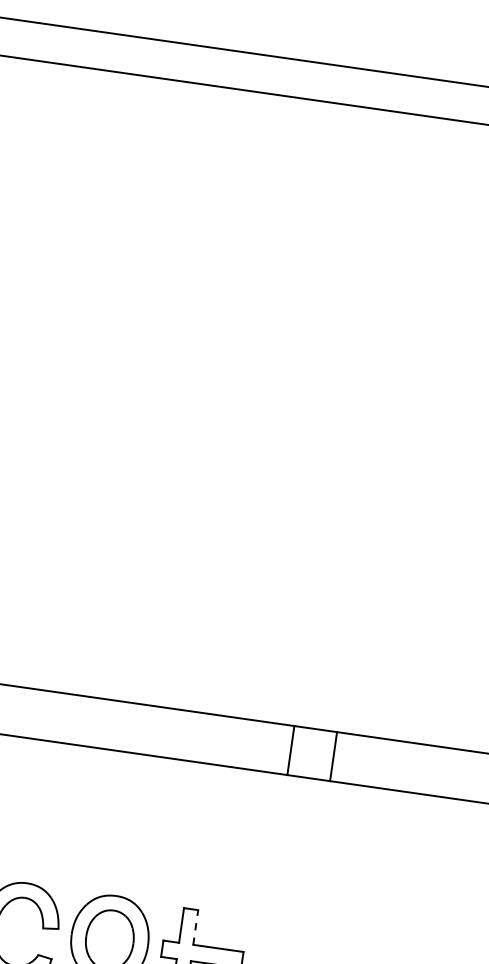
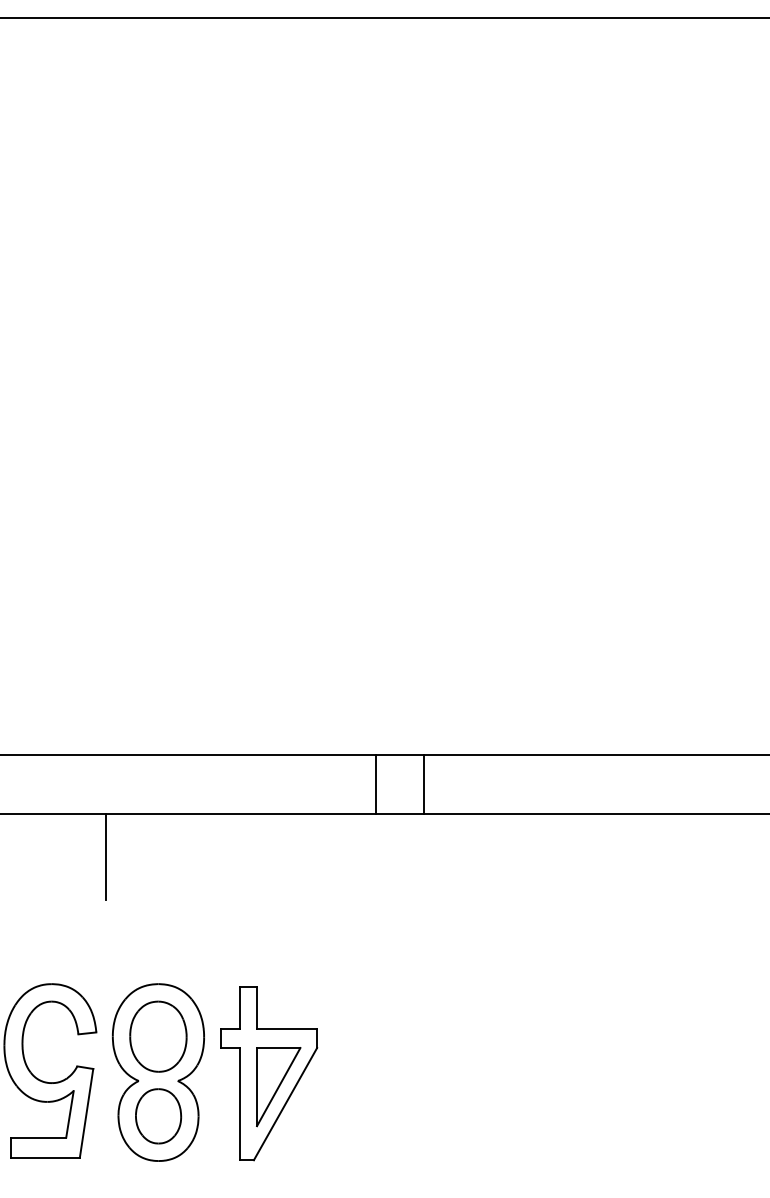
line: (291, 750) -> (376, 784), moved
line: (333, 756) -> (424, 784), moved
line: (87, 782) -> (105, 856), added
line: (196, 927) -> (257, 1007), dashed -> solid

